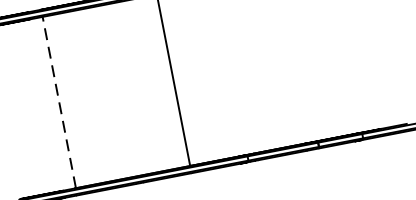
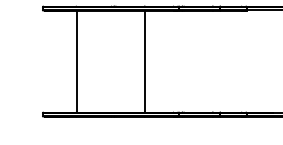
line: (58, 102) -> (76, 61), dashed -> solid

